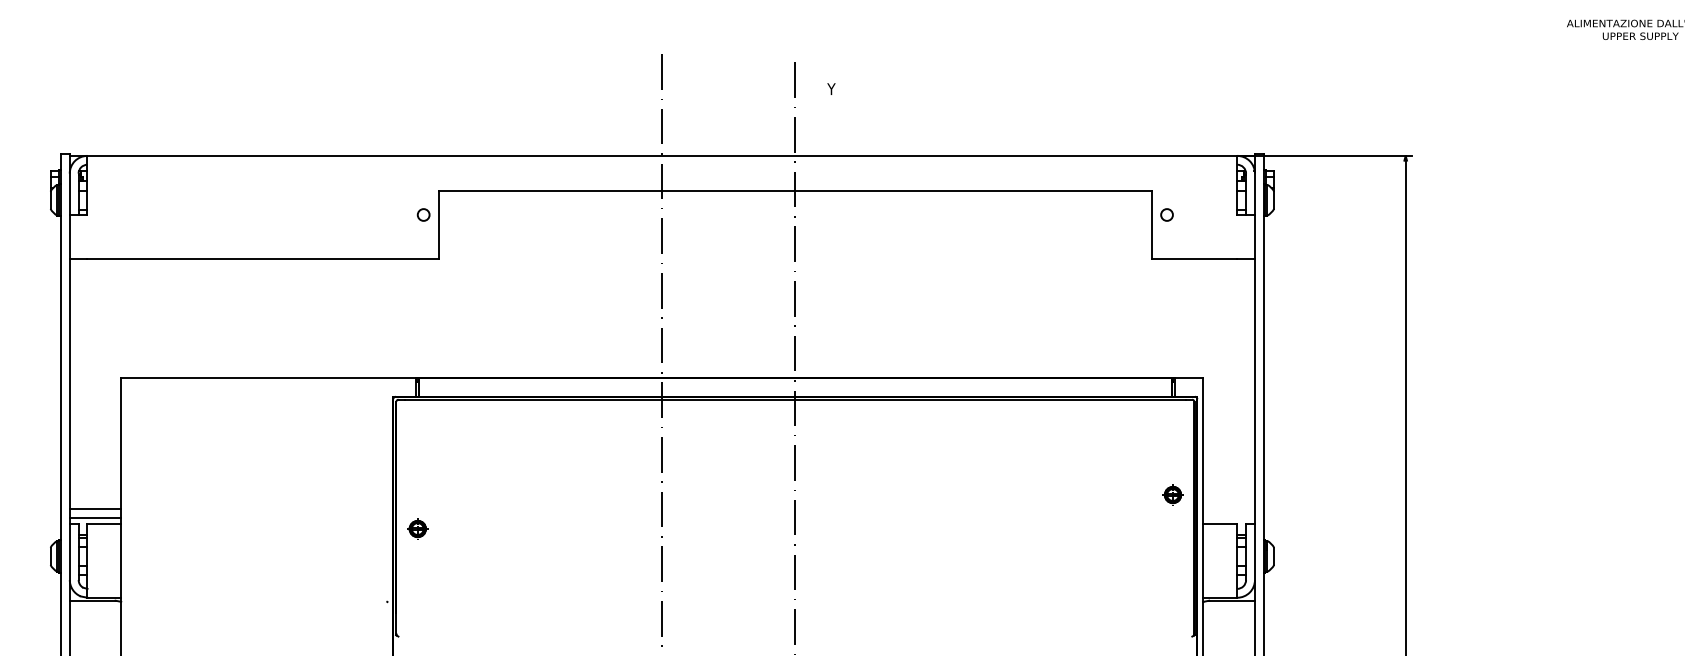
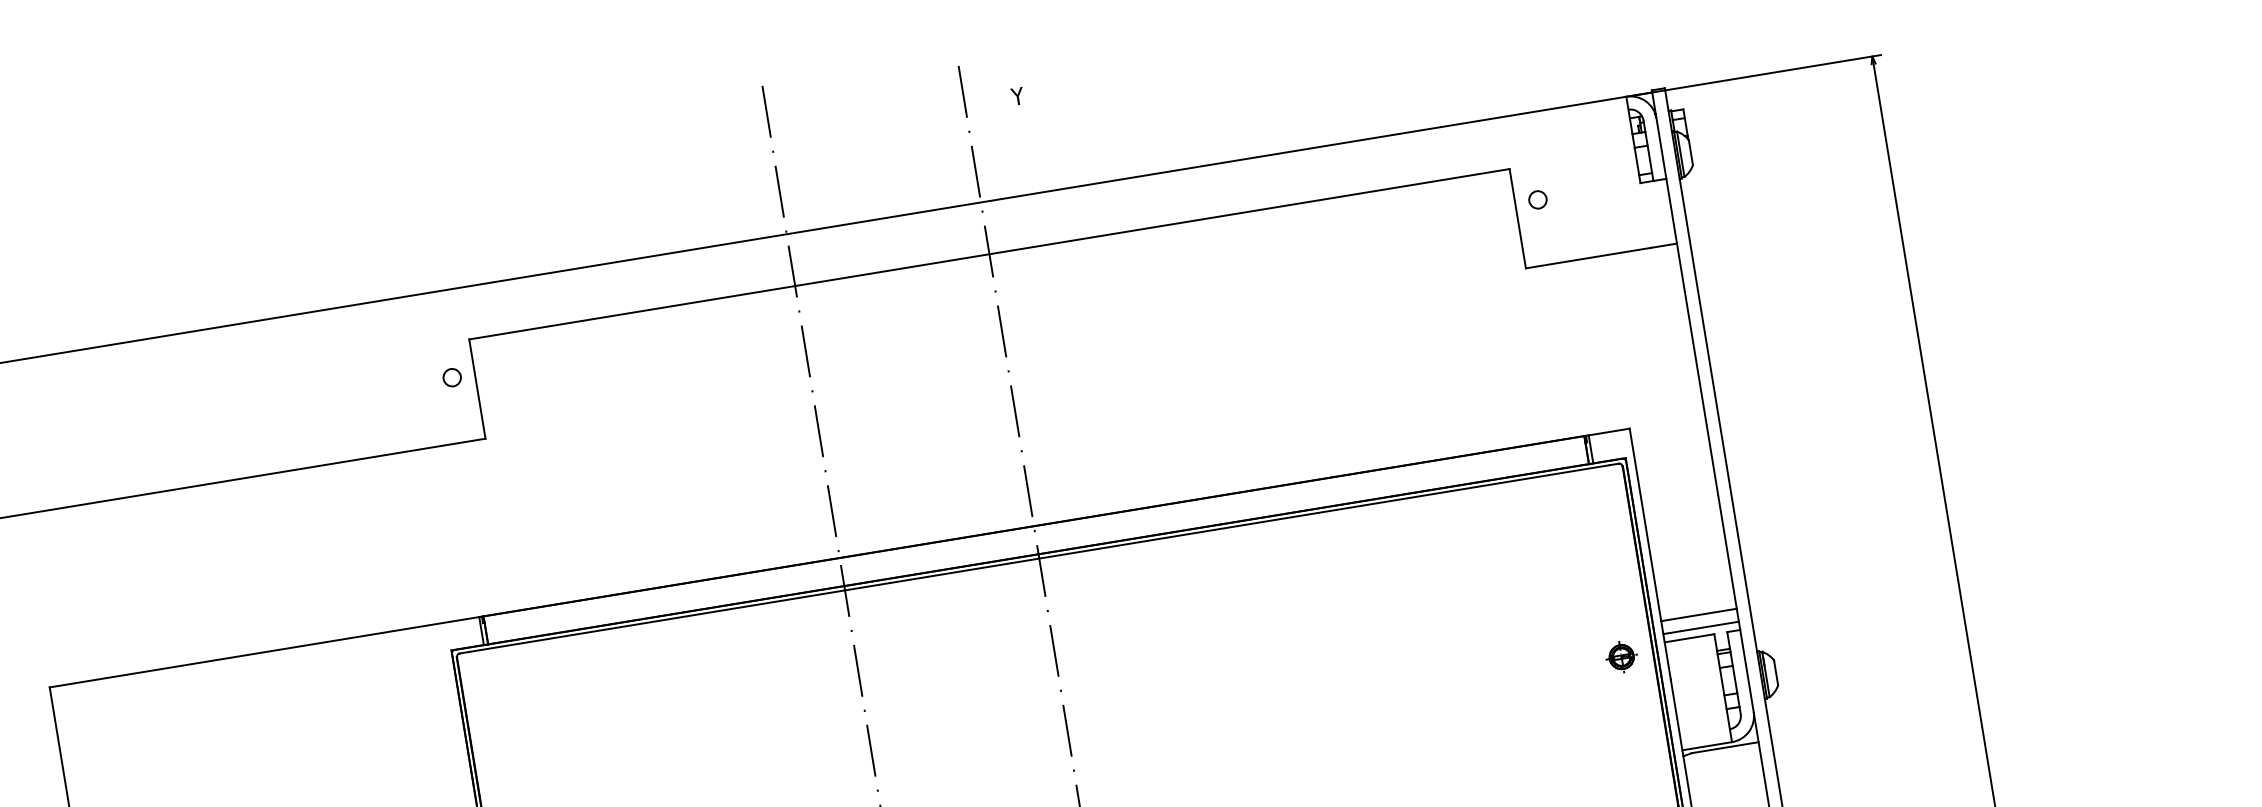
part: (1172, 494) -> (1620, 656), moved
line: (1228, 509) -> (1698, 615), added
line: (1228, 518) -> (1700, 628), added

